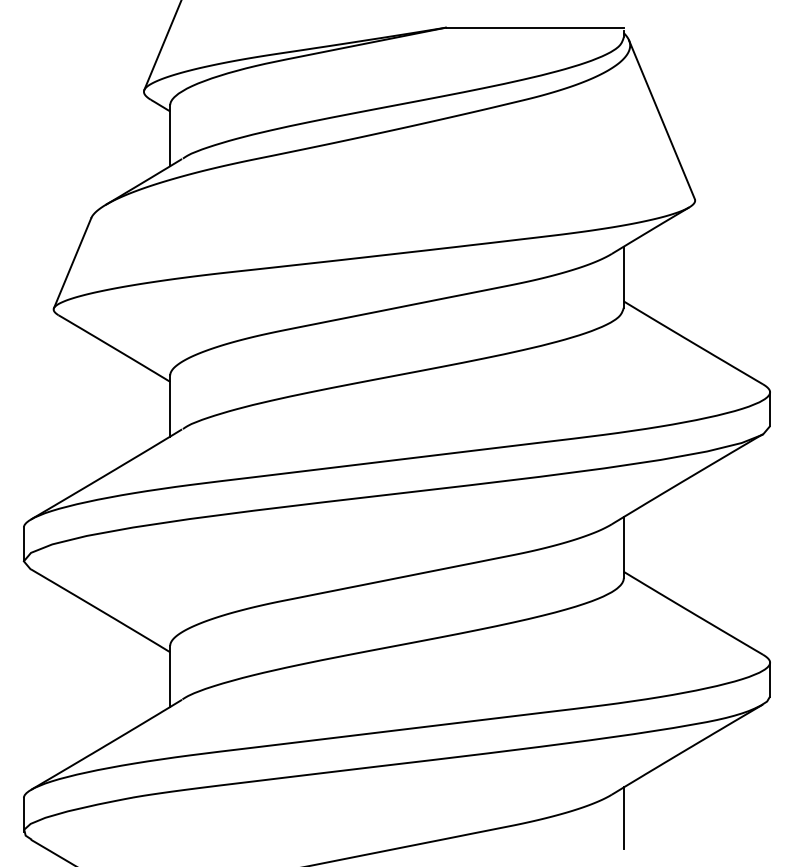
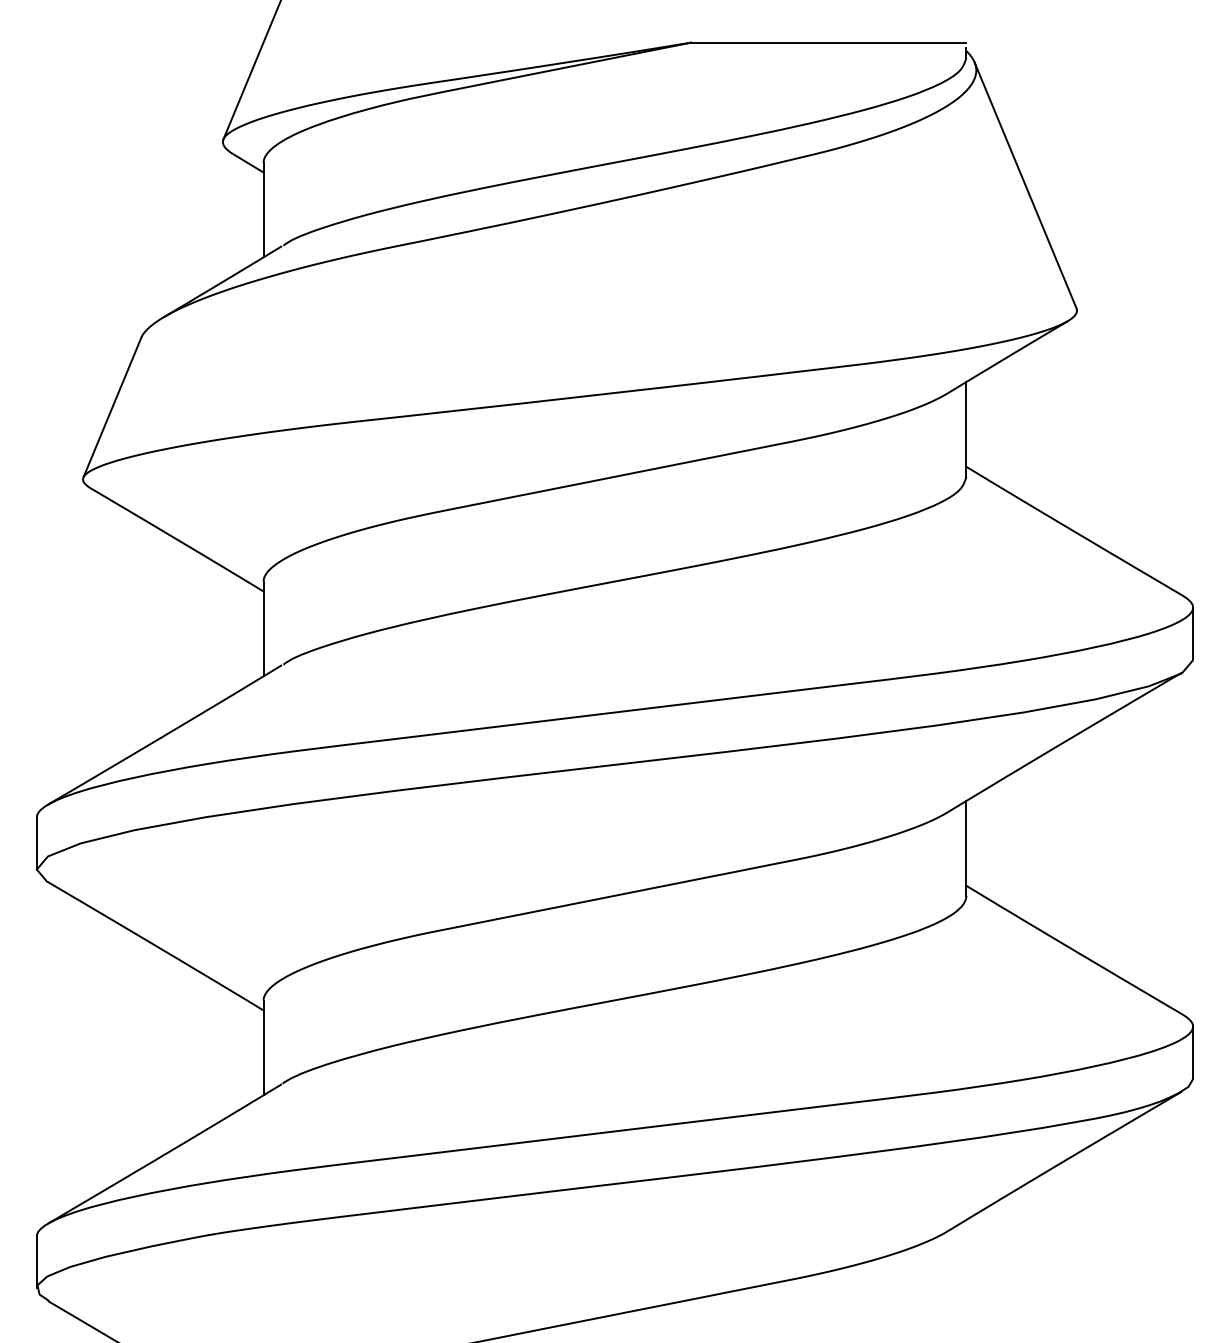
line: (623, 817) -> (965, 1266), removed

